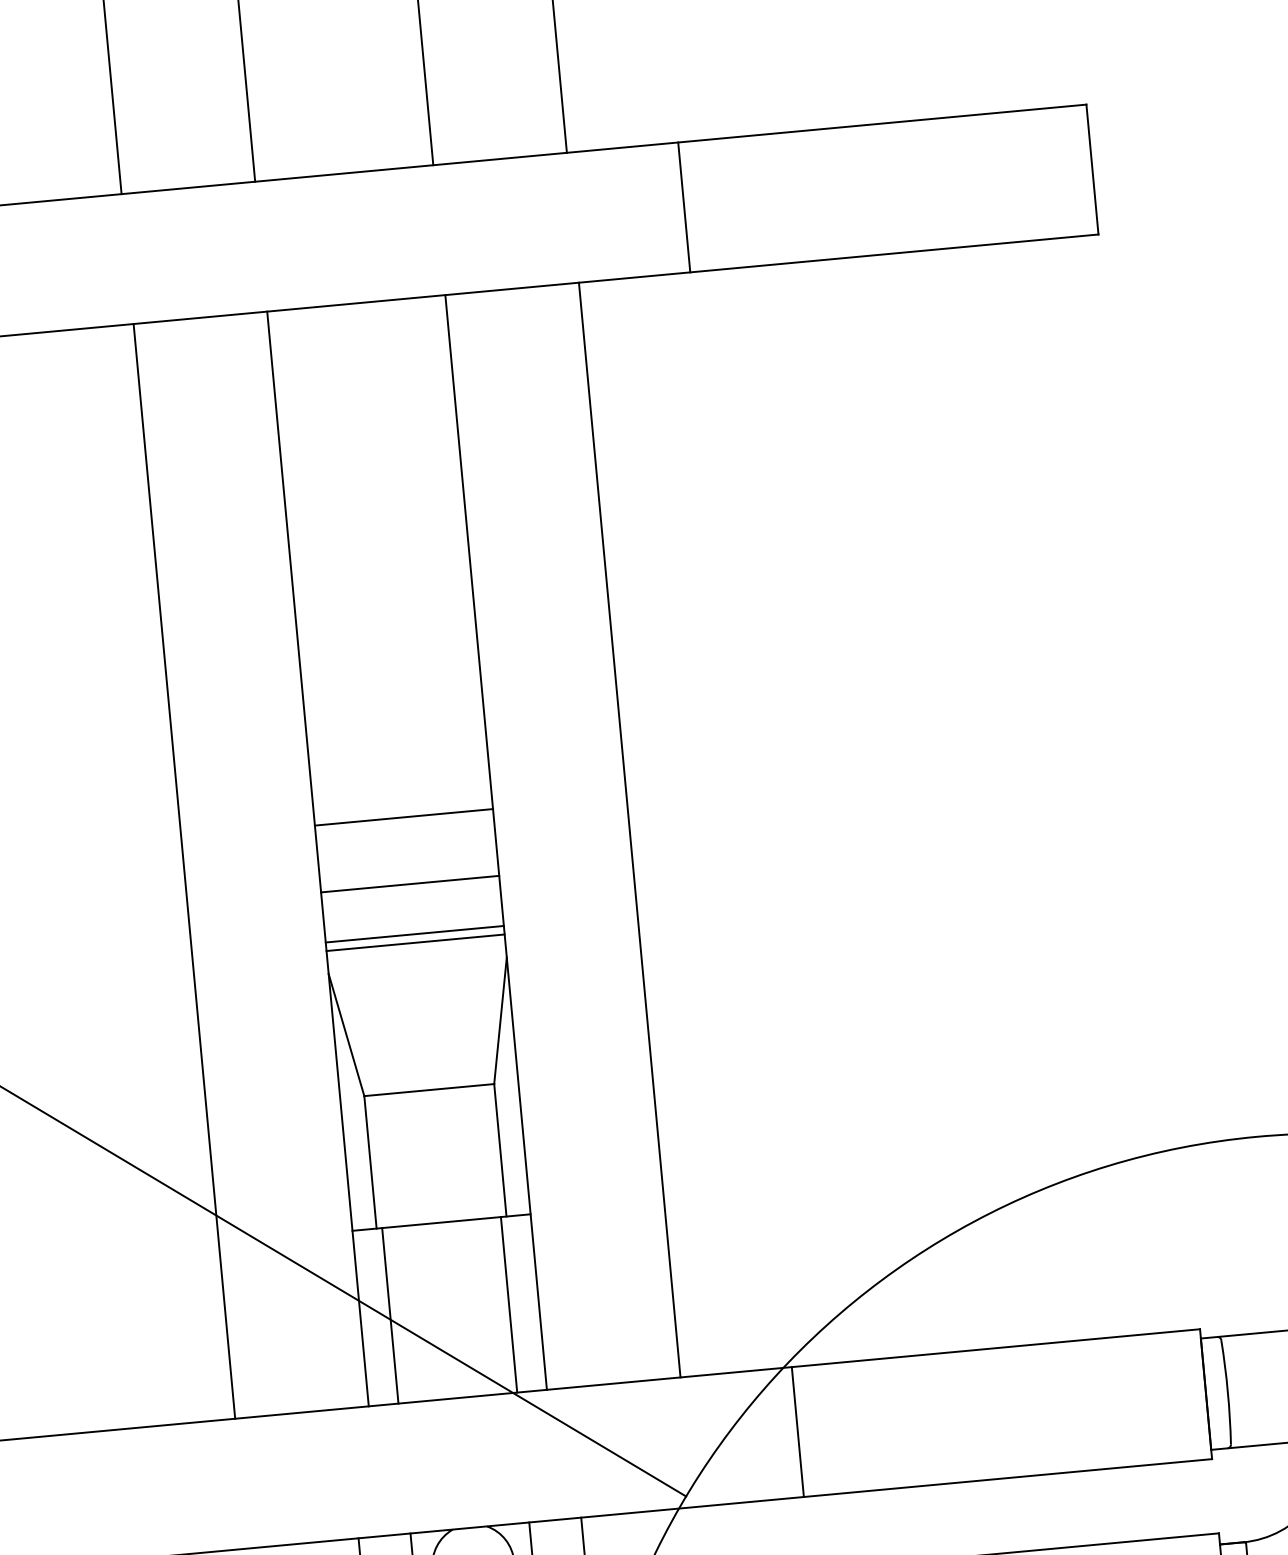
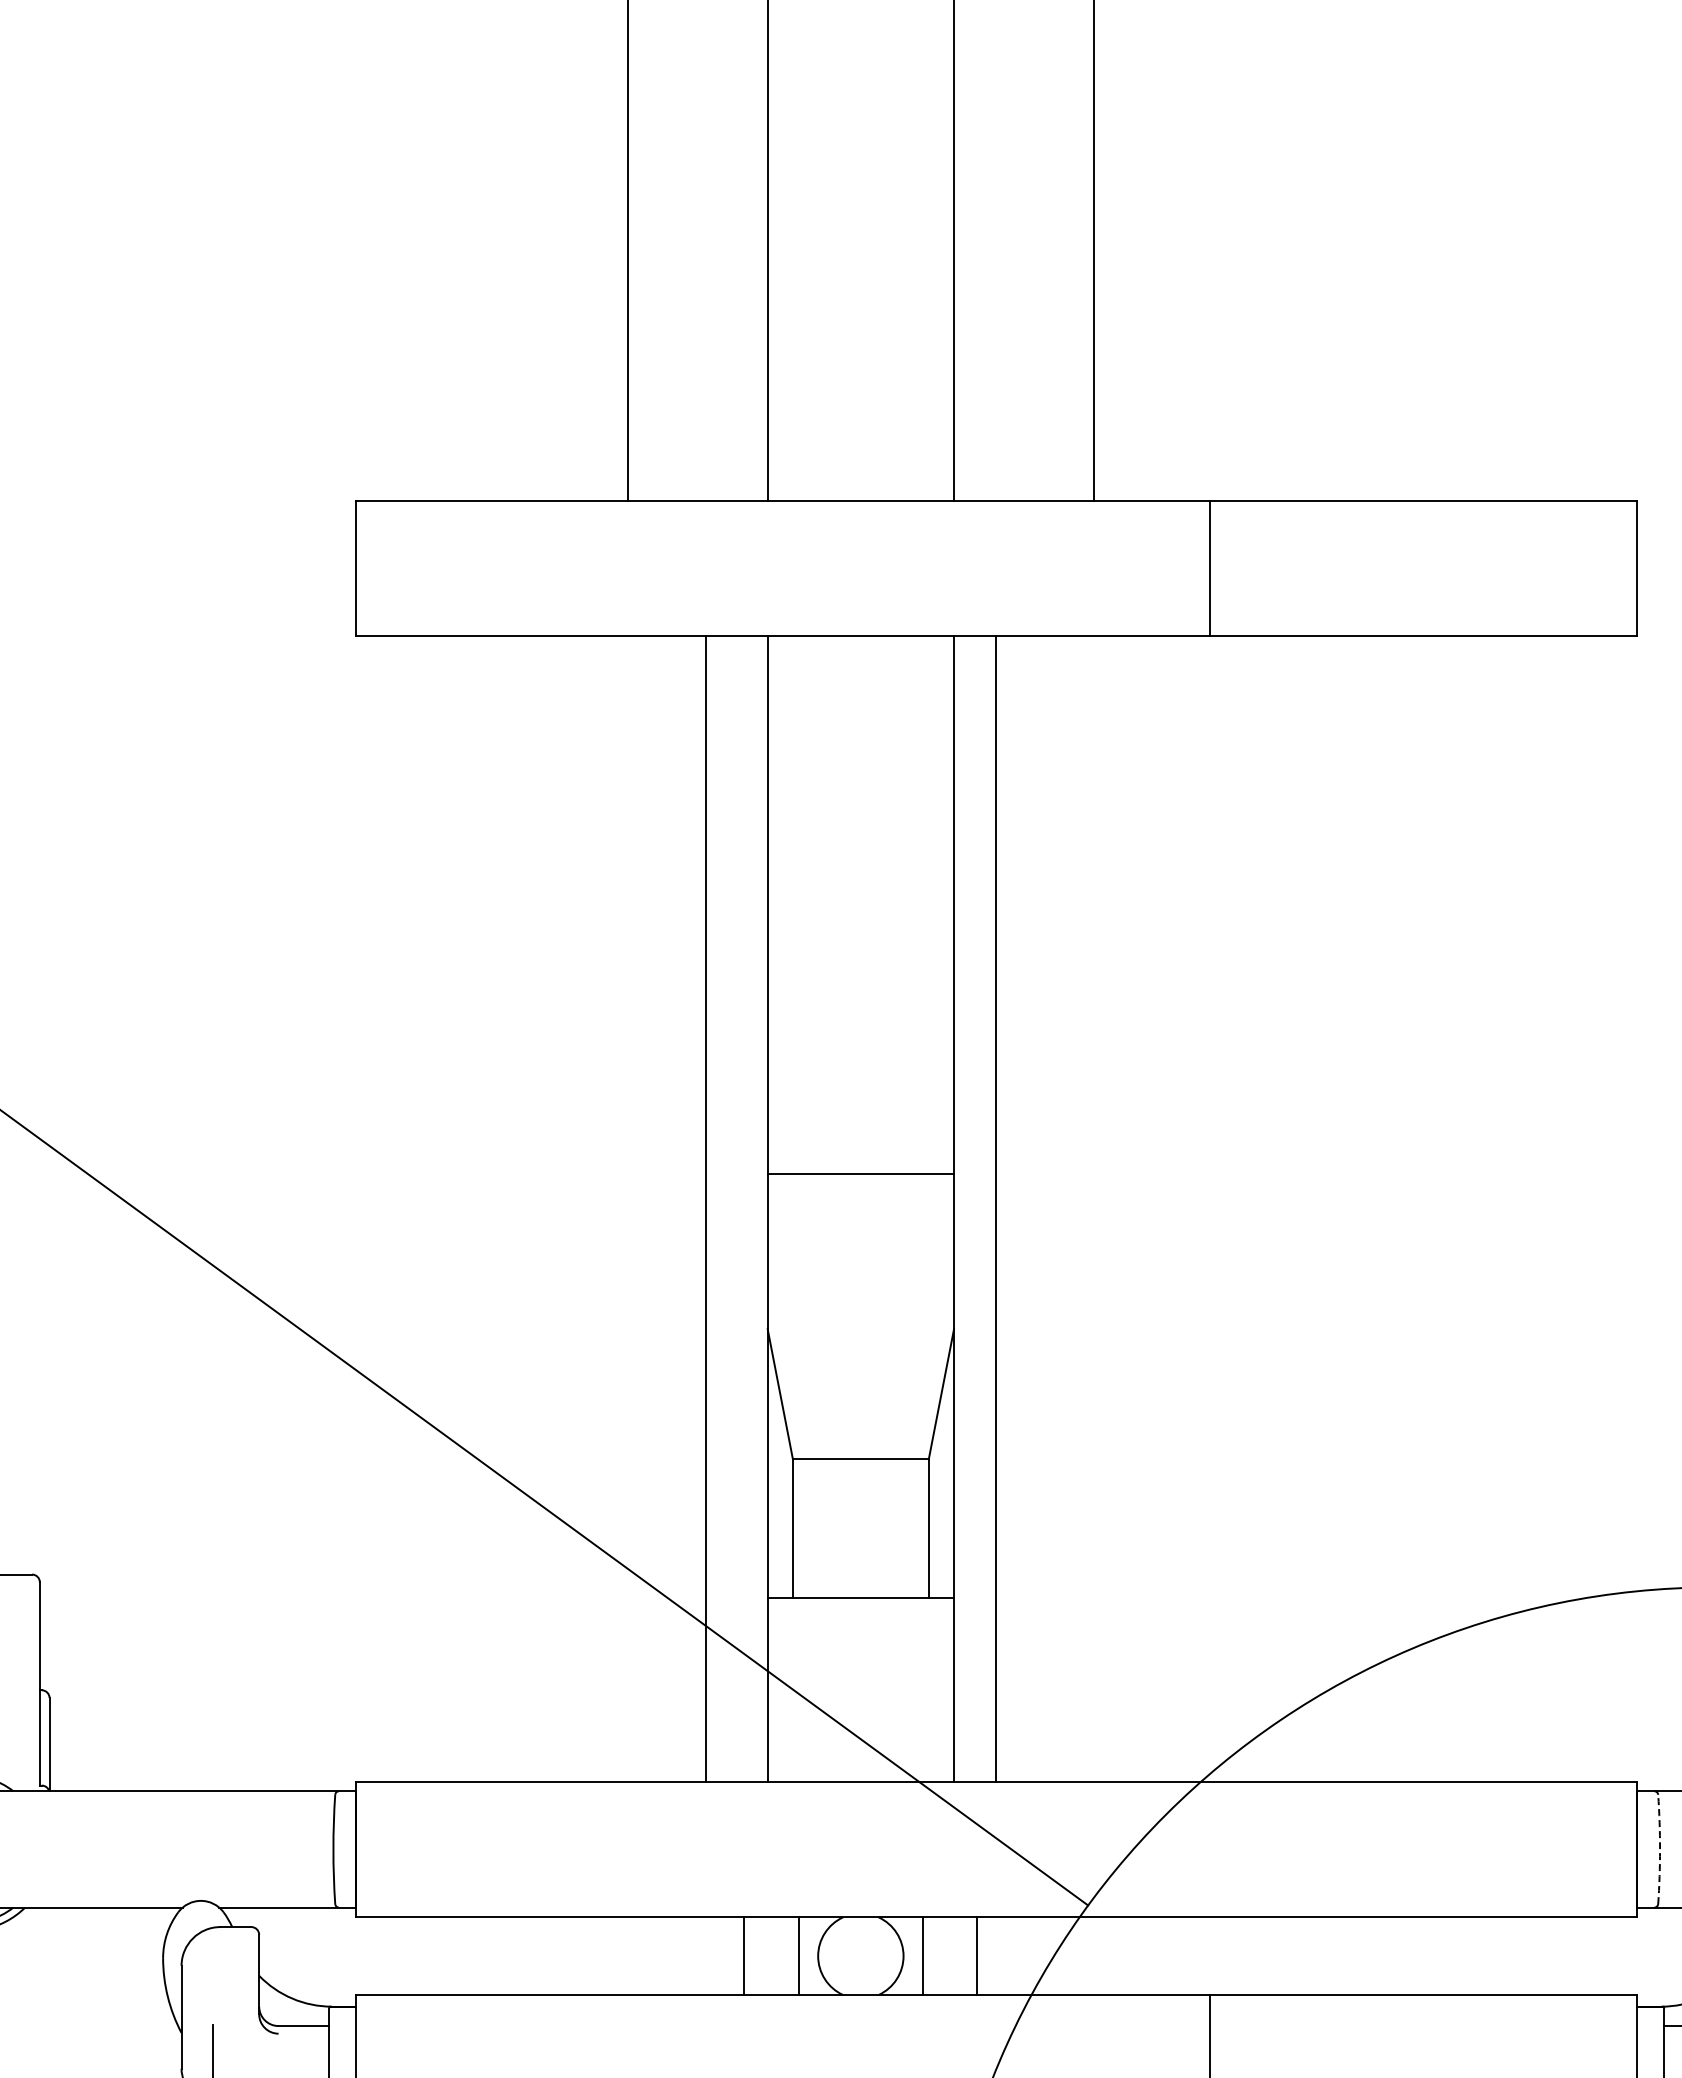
line: (629, 829) -> (995, 1208), moved
line: (183, 871) -> (705, 1208), moved
line: (409, 883) -> (860, 1243), removed
line: (414, 934) -> (860, 1296), removed
line: (415, 943) -> (860, 1305), removed
line: (508, 1304) -> (922, 1689), removed
line: (390, 1315) -> (798, 1689), removed
arc: (1228, 1392) -> (1660, 1849), solid -> dashed
line: (798, 1432) -> (1210, 1849), removed

